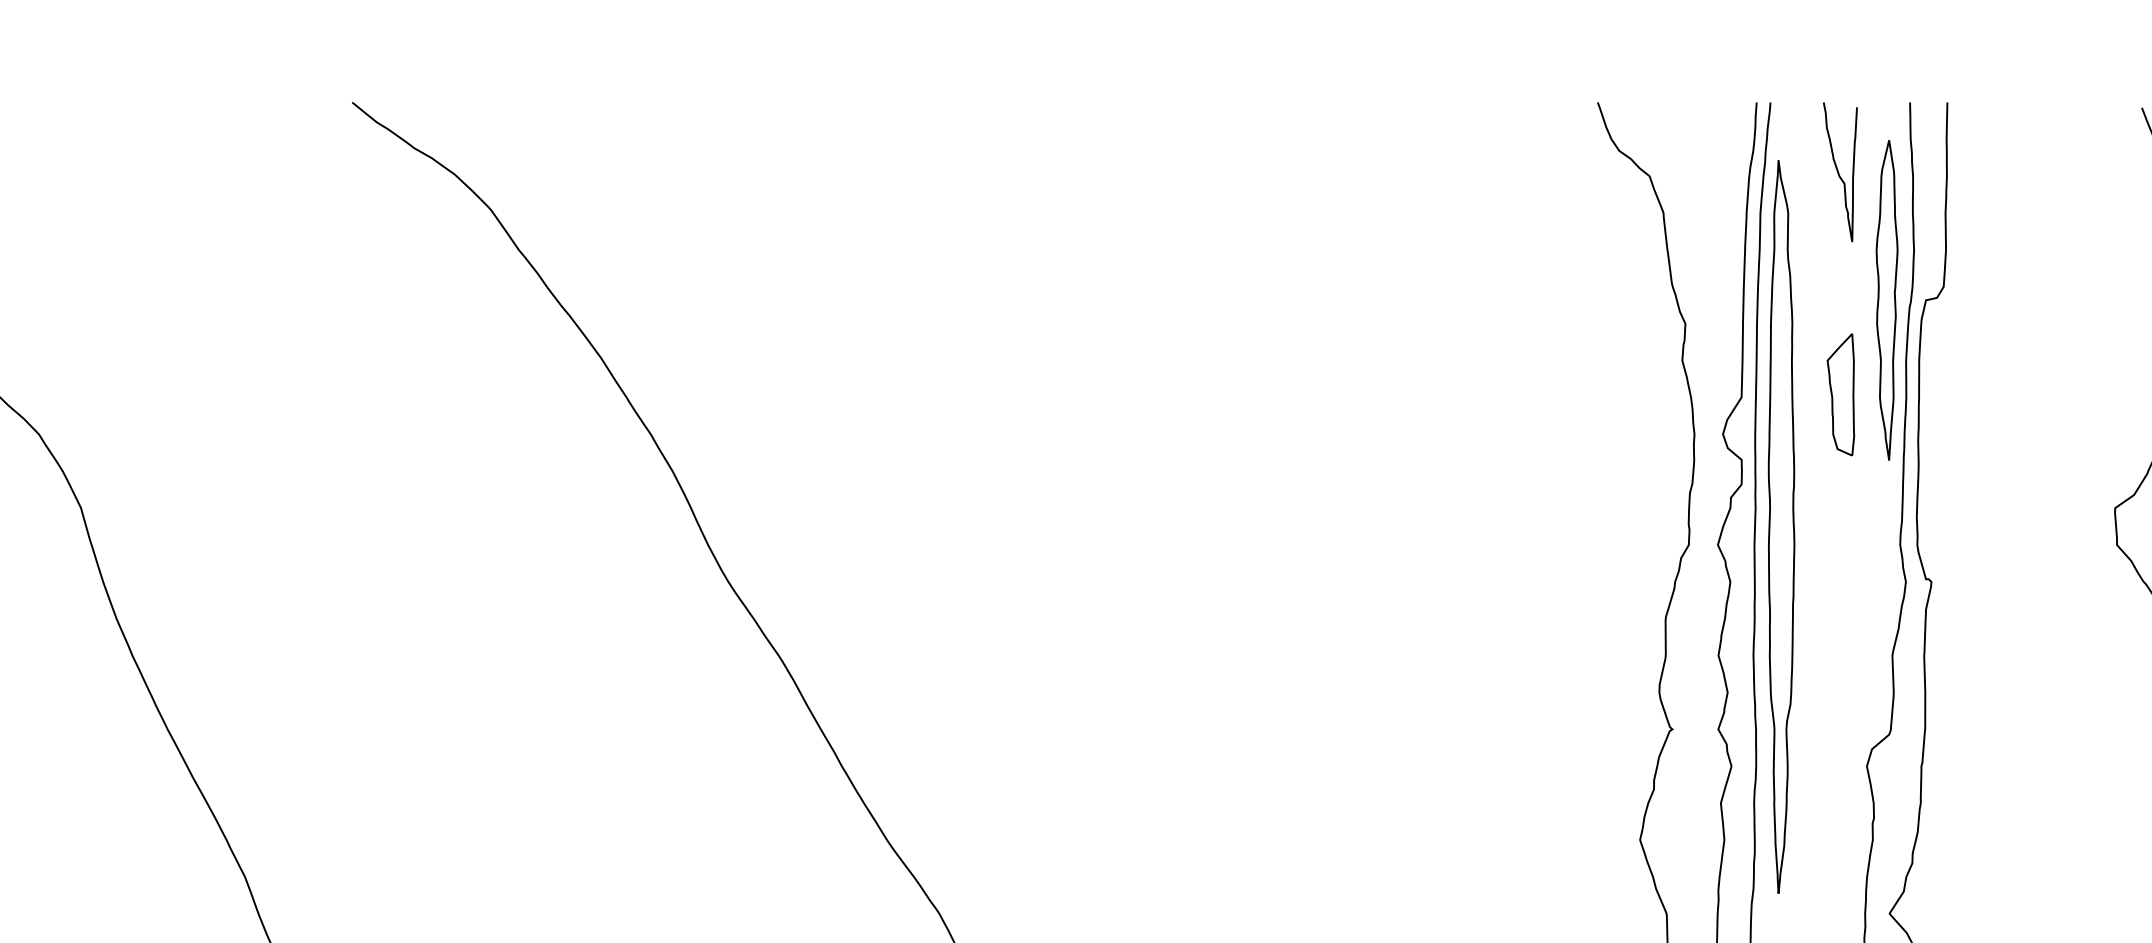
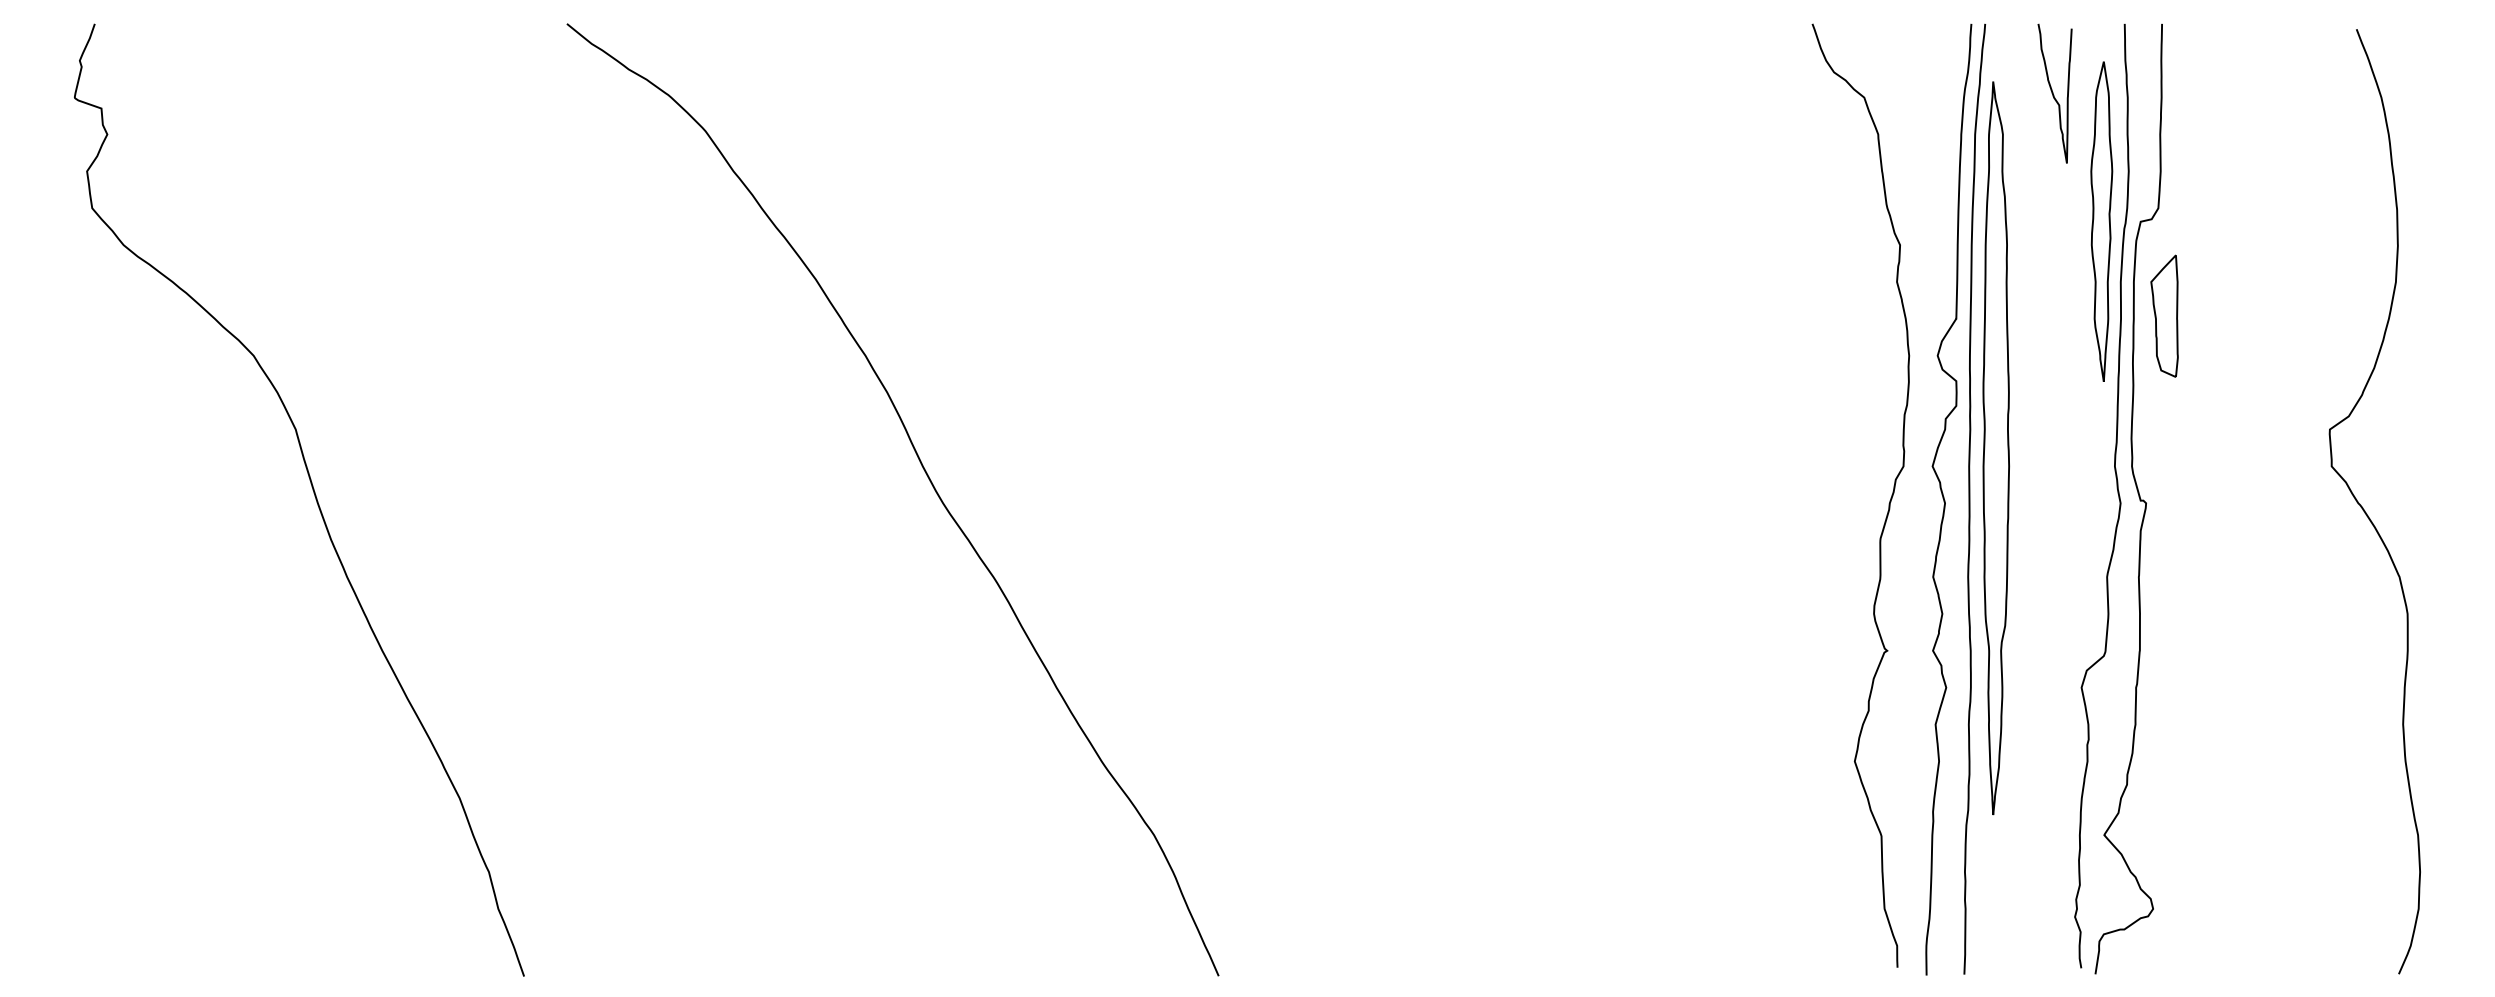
part: (1840, 394) -> (2164, 315), moved

